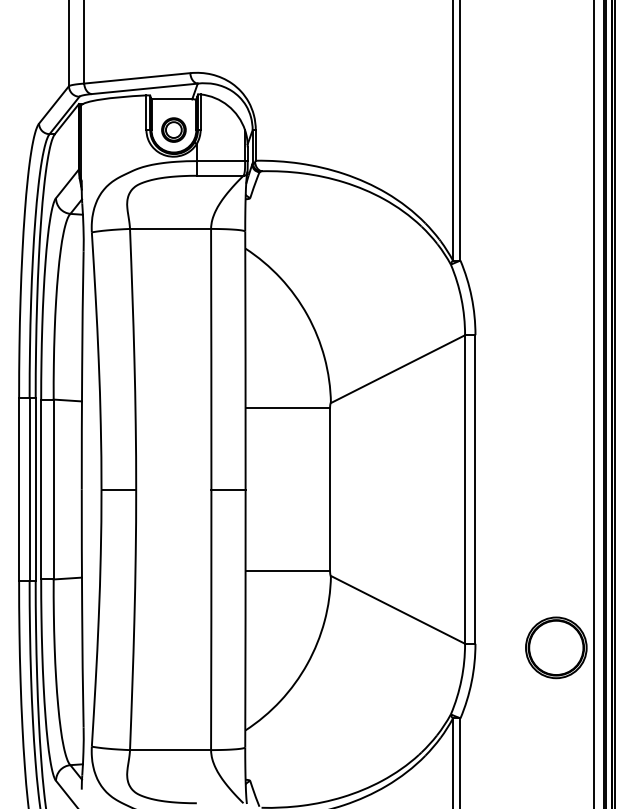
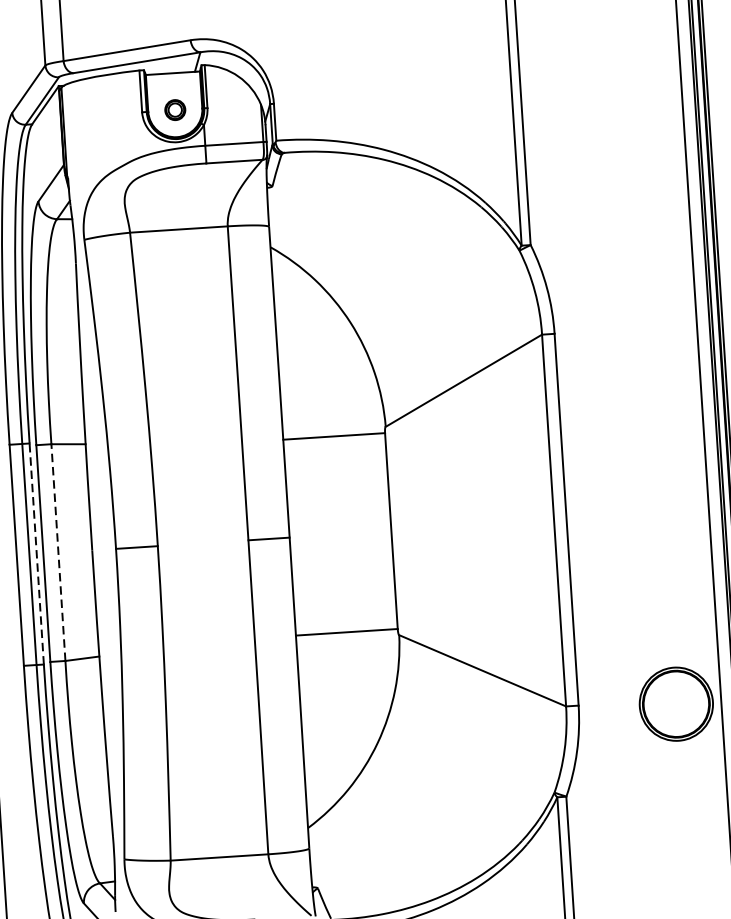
part: (173, 129) -> (174, 109), size x0.7
line: (35, 489) -> (36, 553), solid -> dashed
line: (53, 489) -> (58, 552), solid -> dashed

